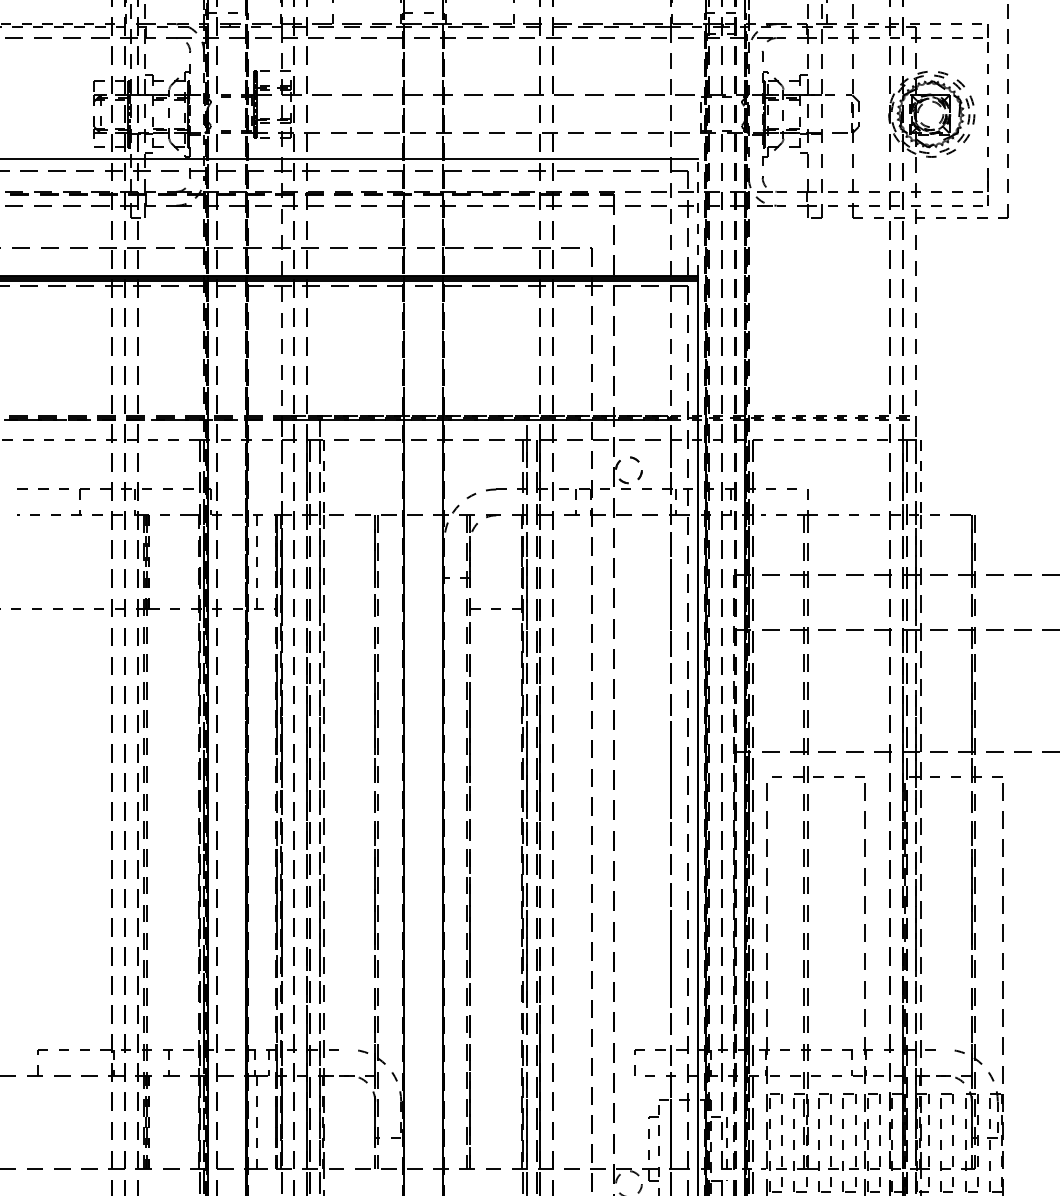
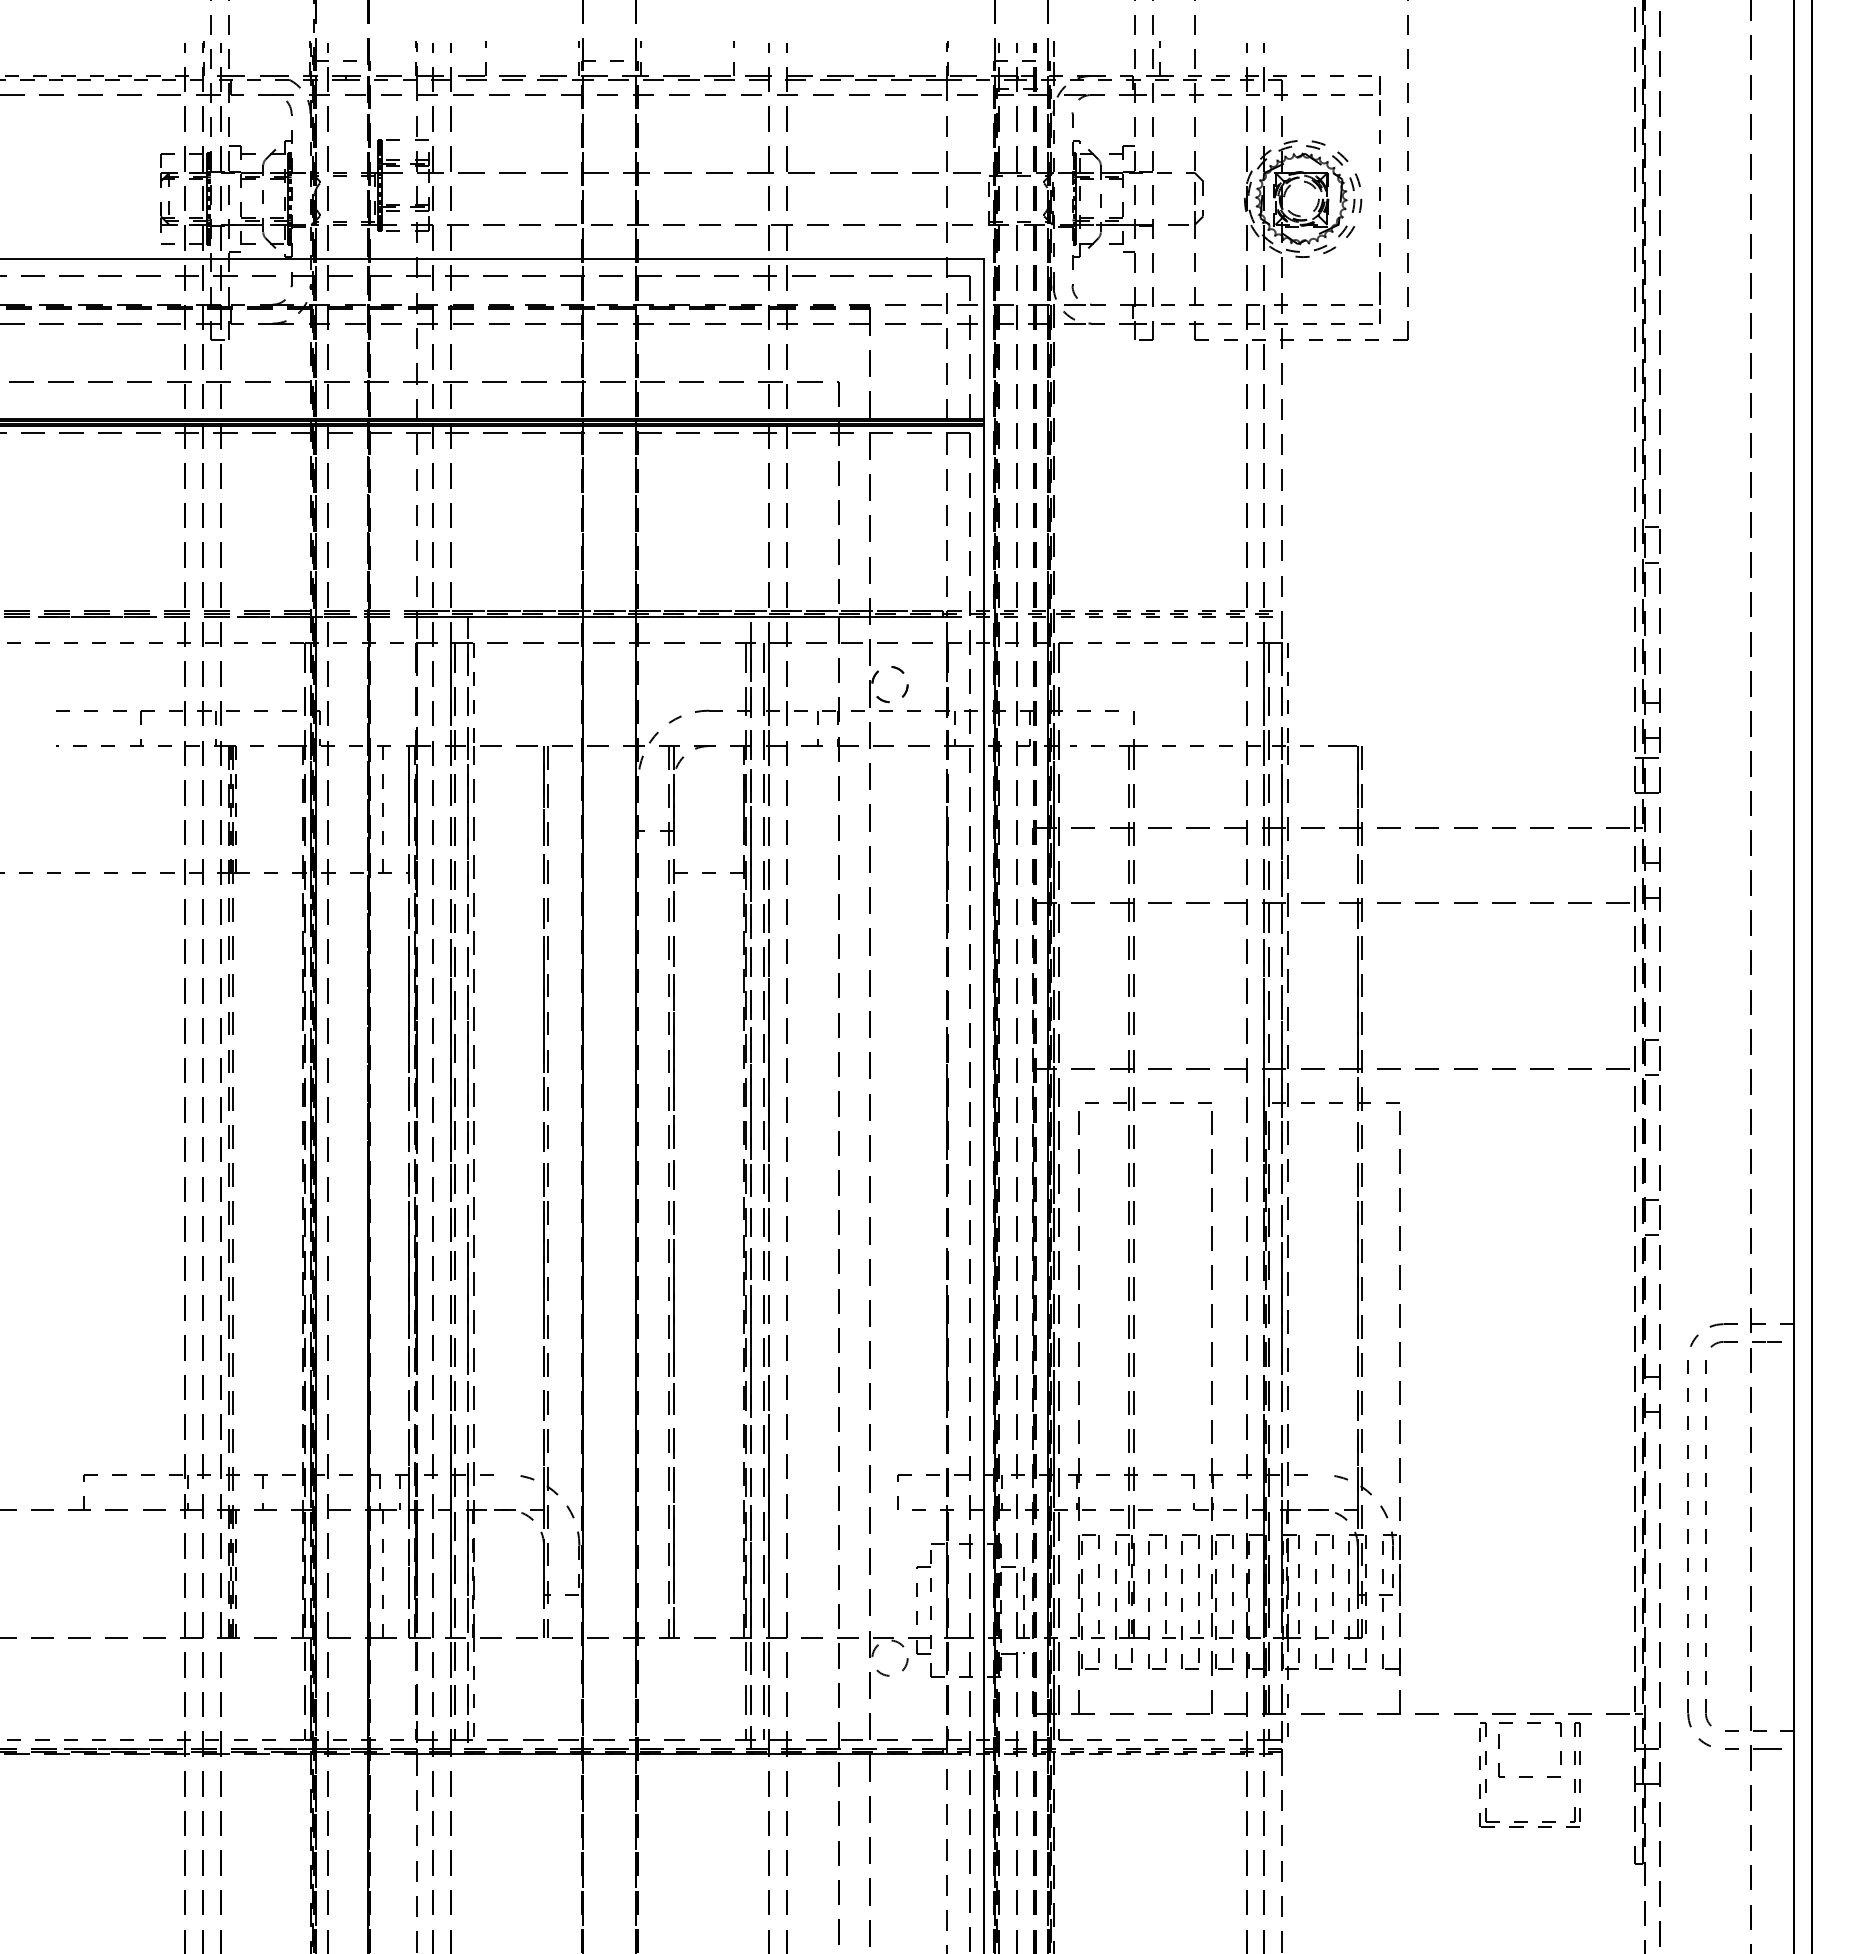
line: (698, 217) -> (984, 339), dashed -> solid

